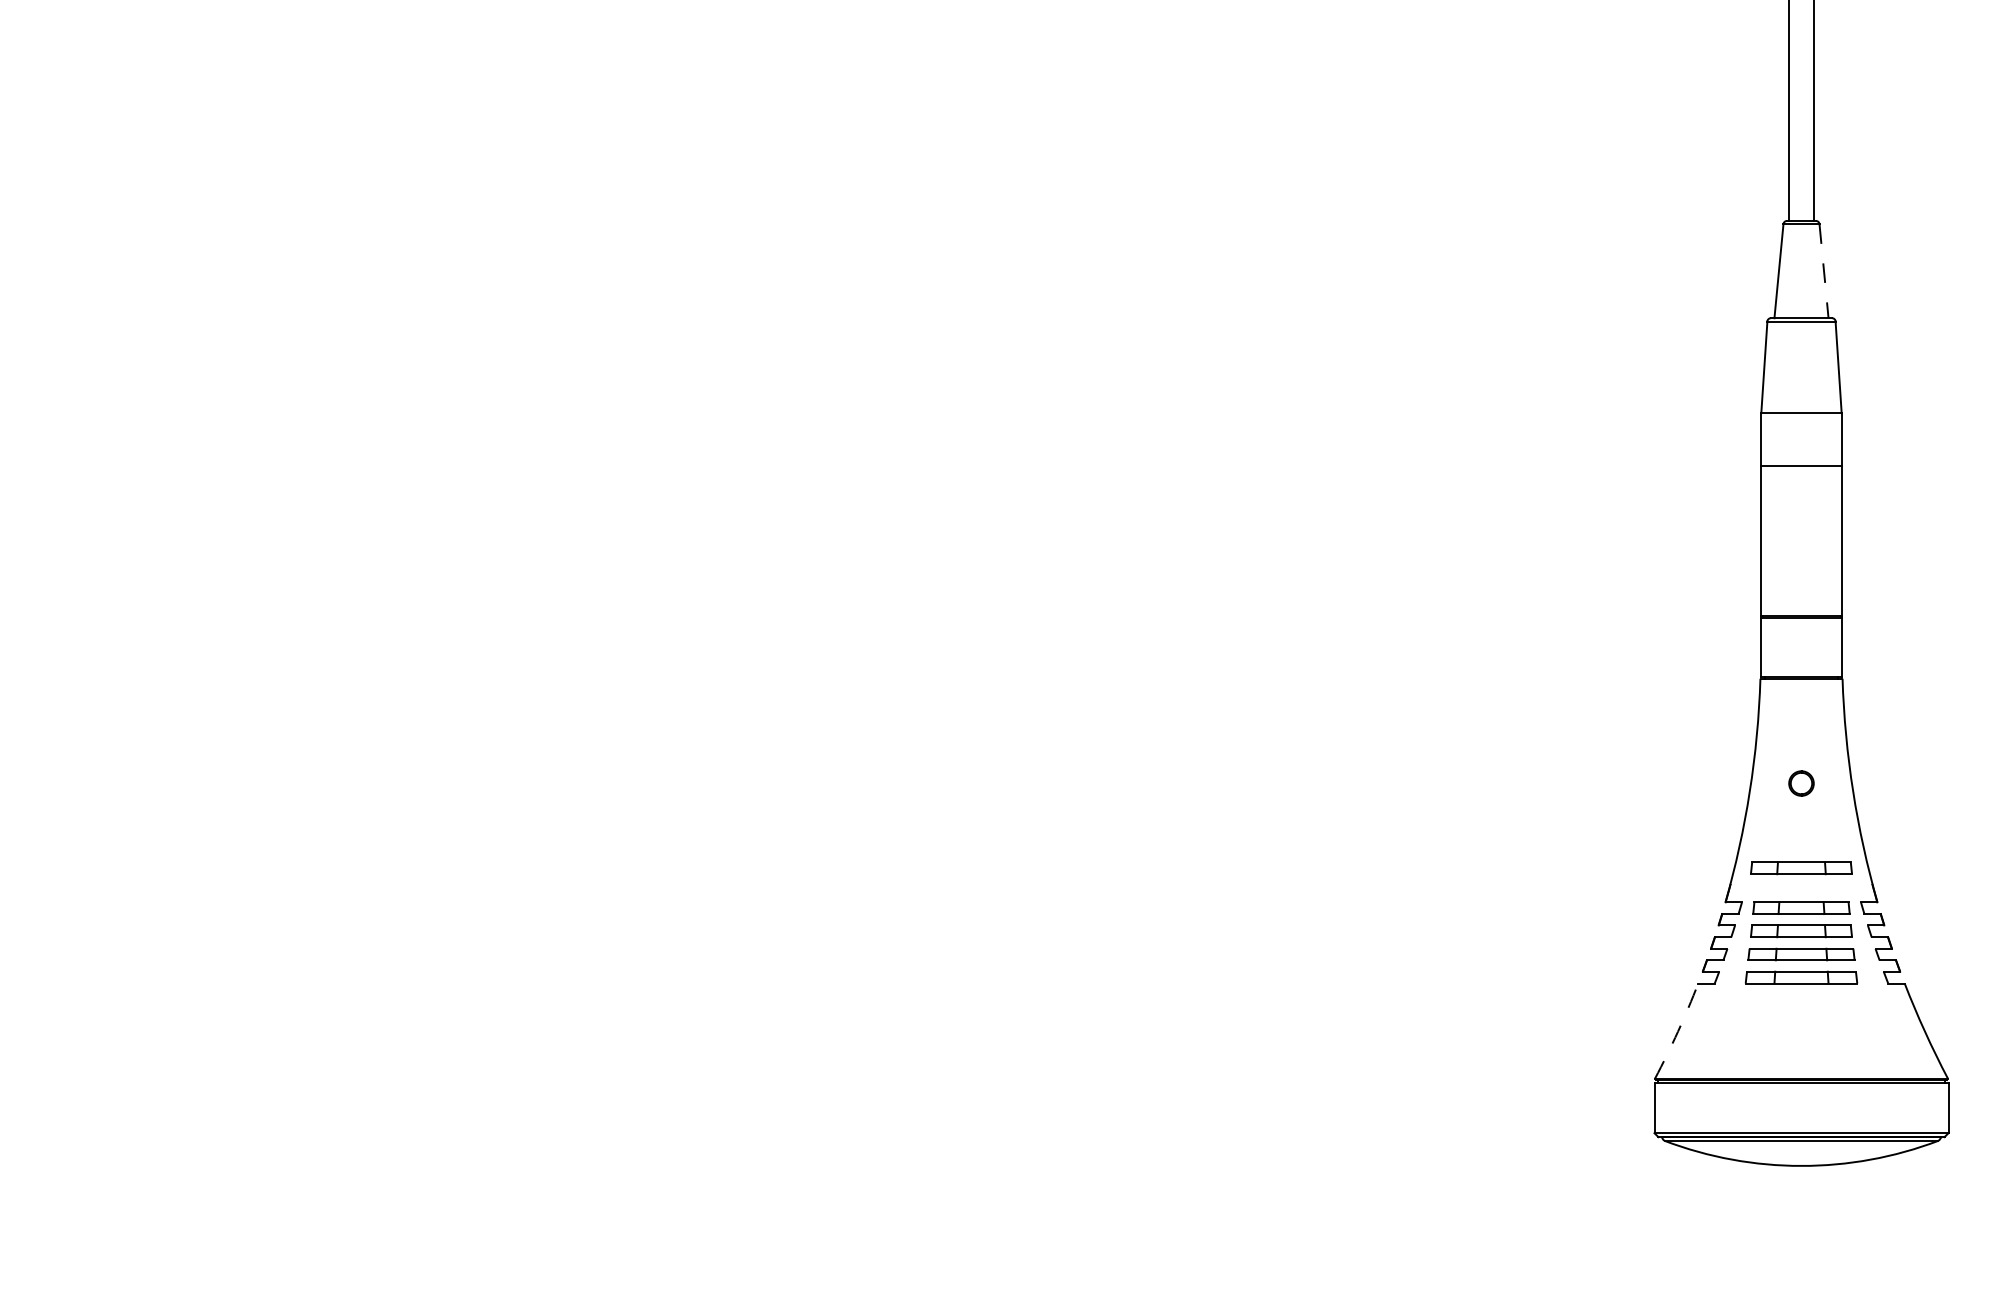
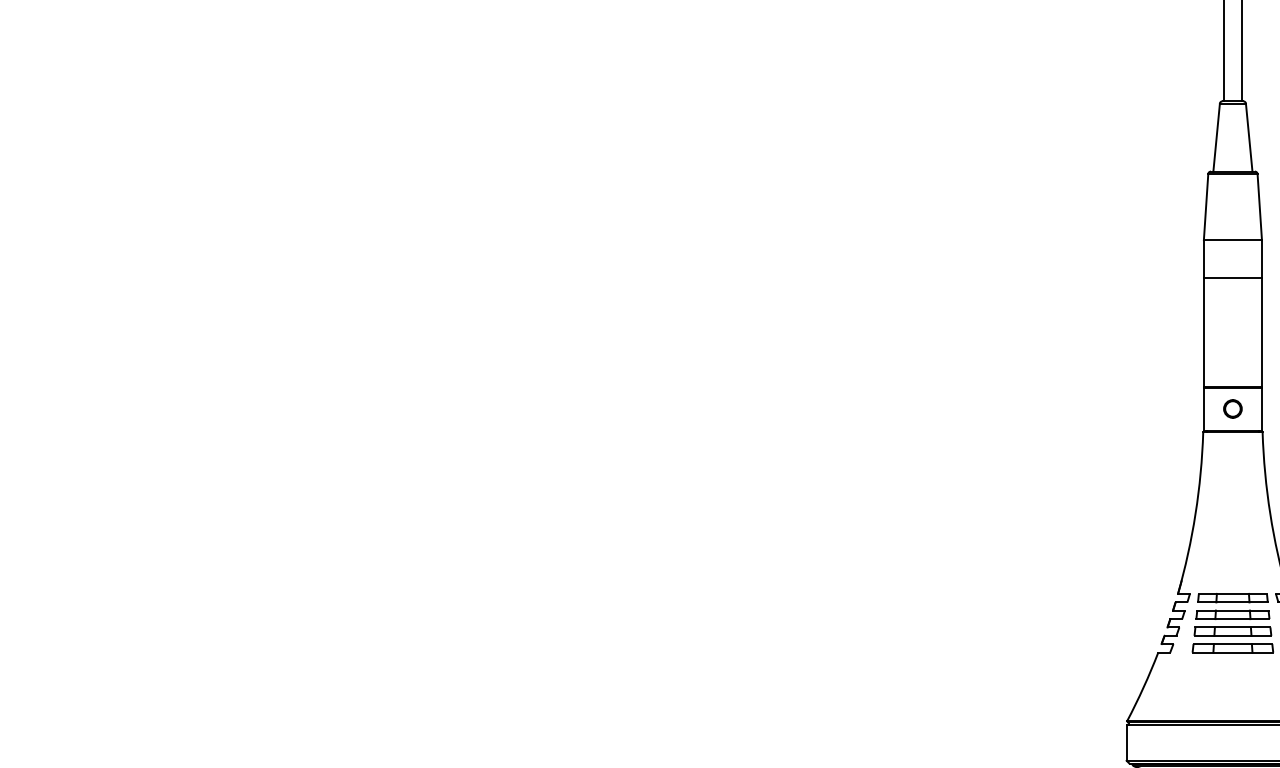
line: (1824, 271) -> (1249, 137), dashed -> solid
circle: (1801, 783) -> (1232, 408), moved
part: (1801, 868) -> (1232, 569), removed
arc: (1677, 1031) -> (1143, 687), dashed -> solid

